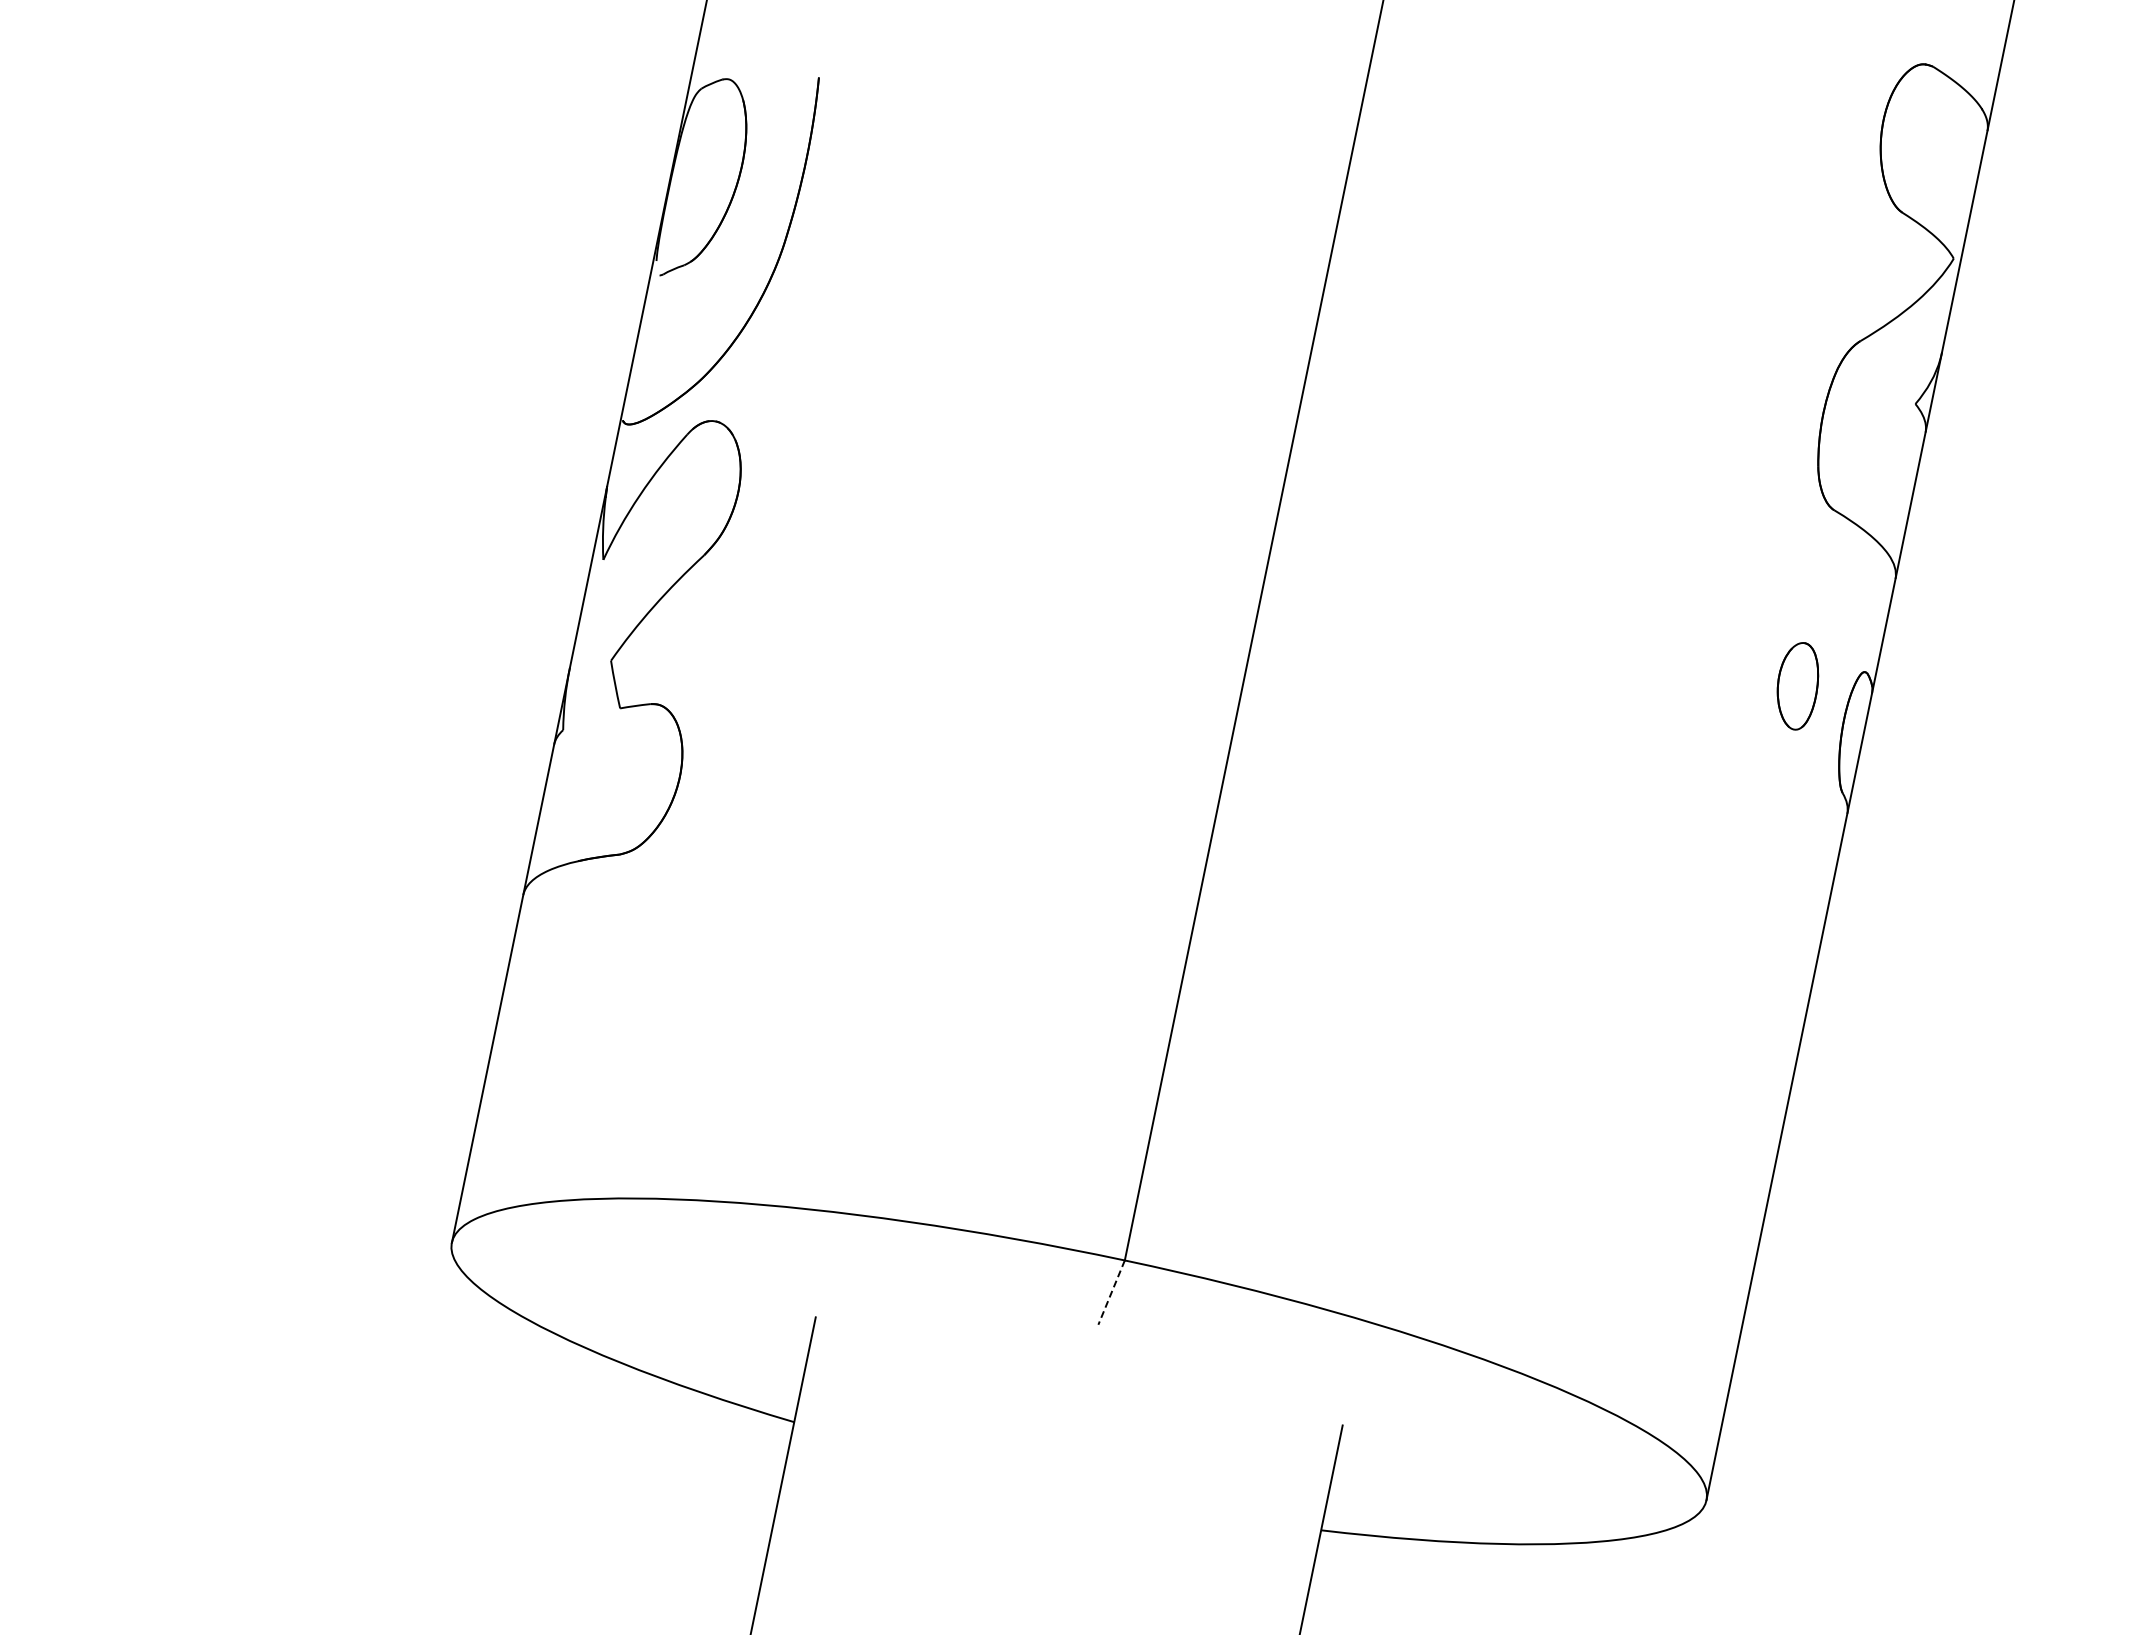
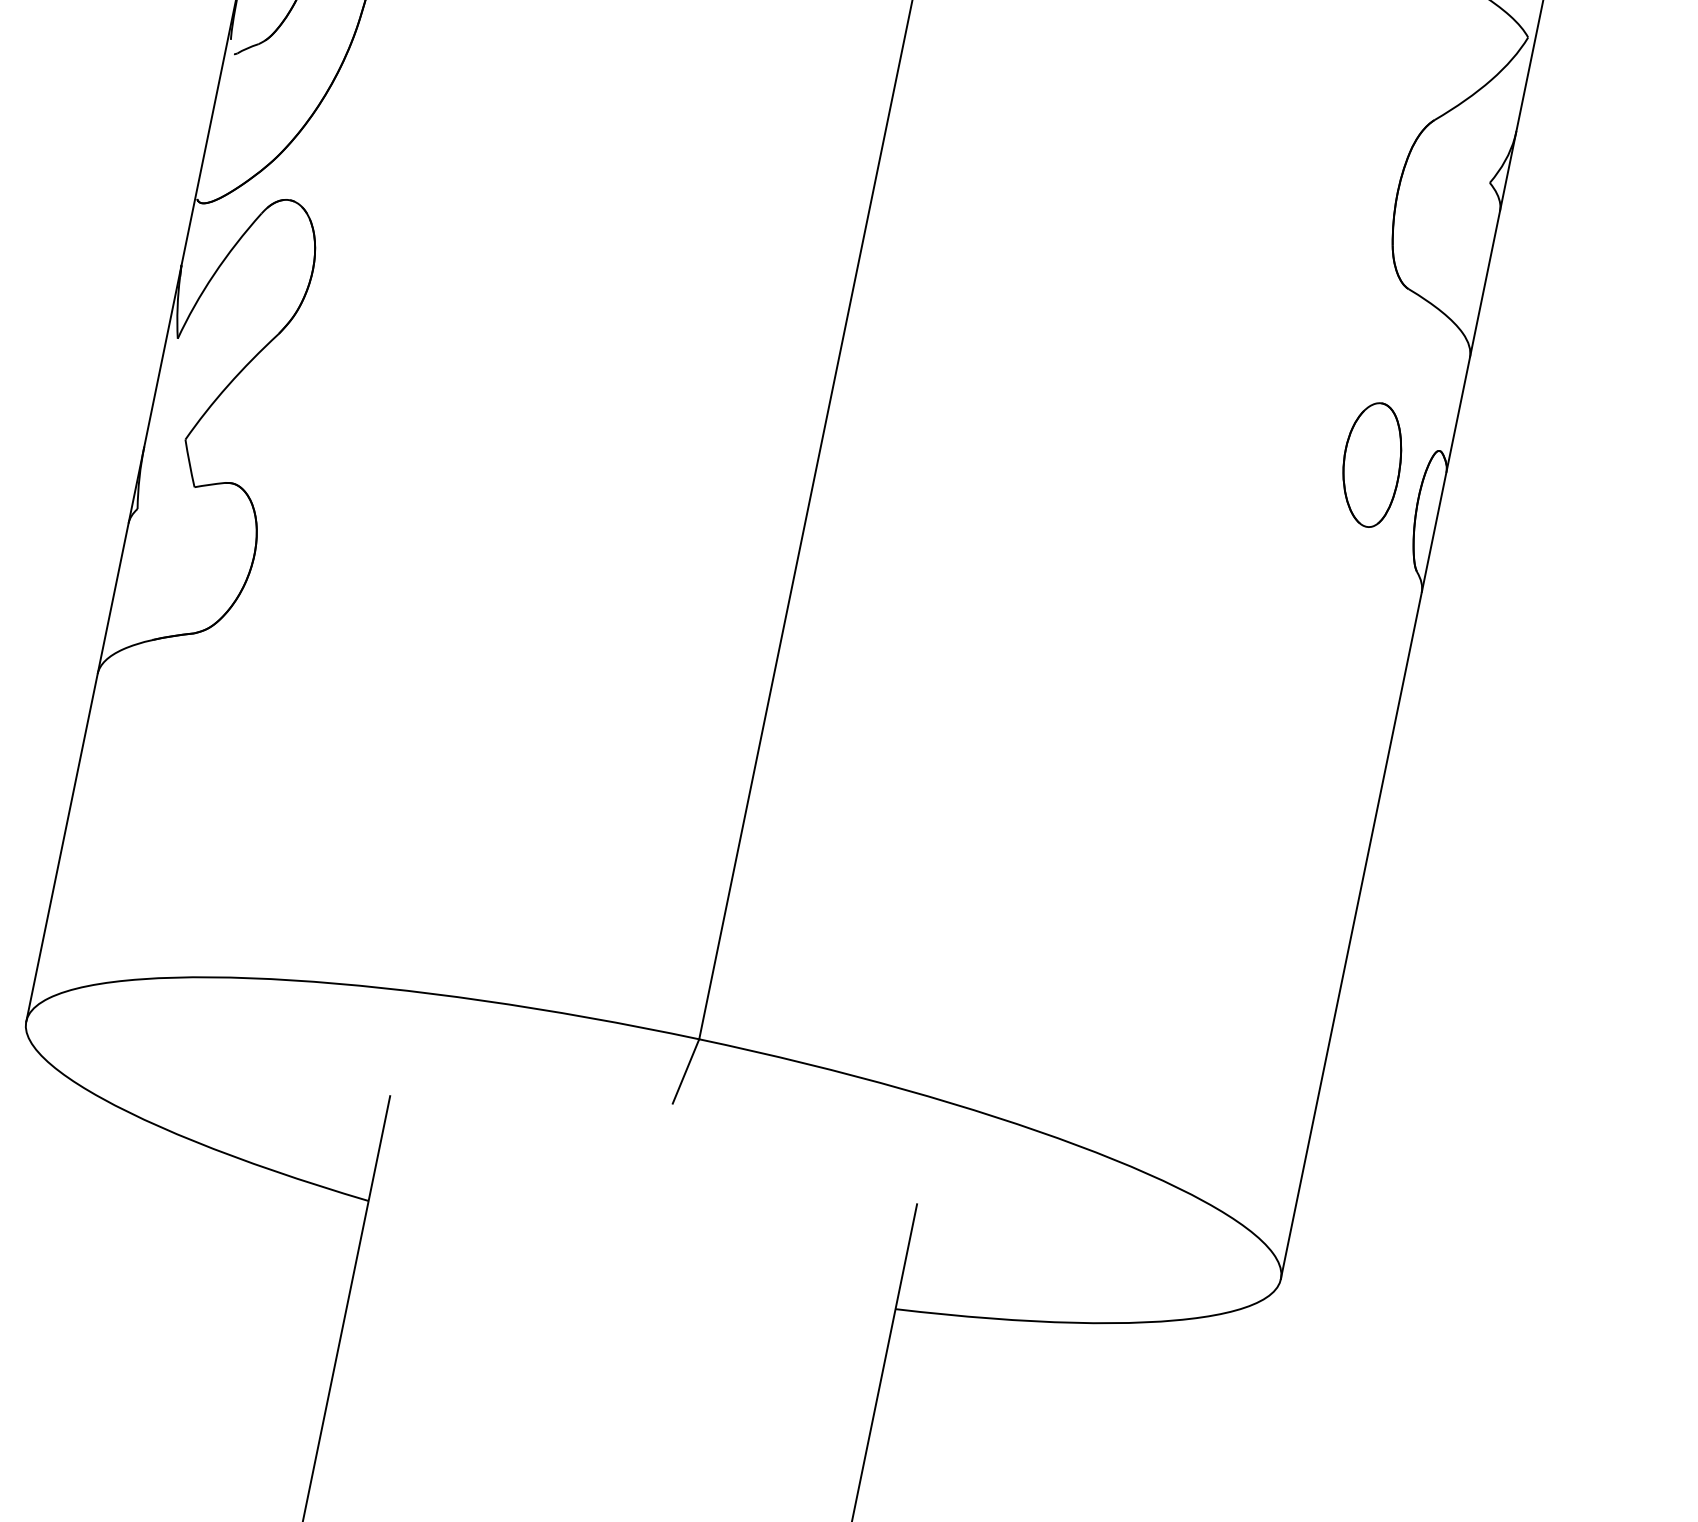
part: (1797, 686) -> (1371, 465), size x1.43
line: (1111, 1292) -> (685, 1071), dashed -> solid

